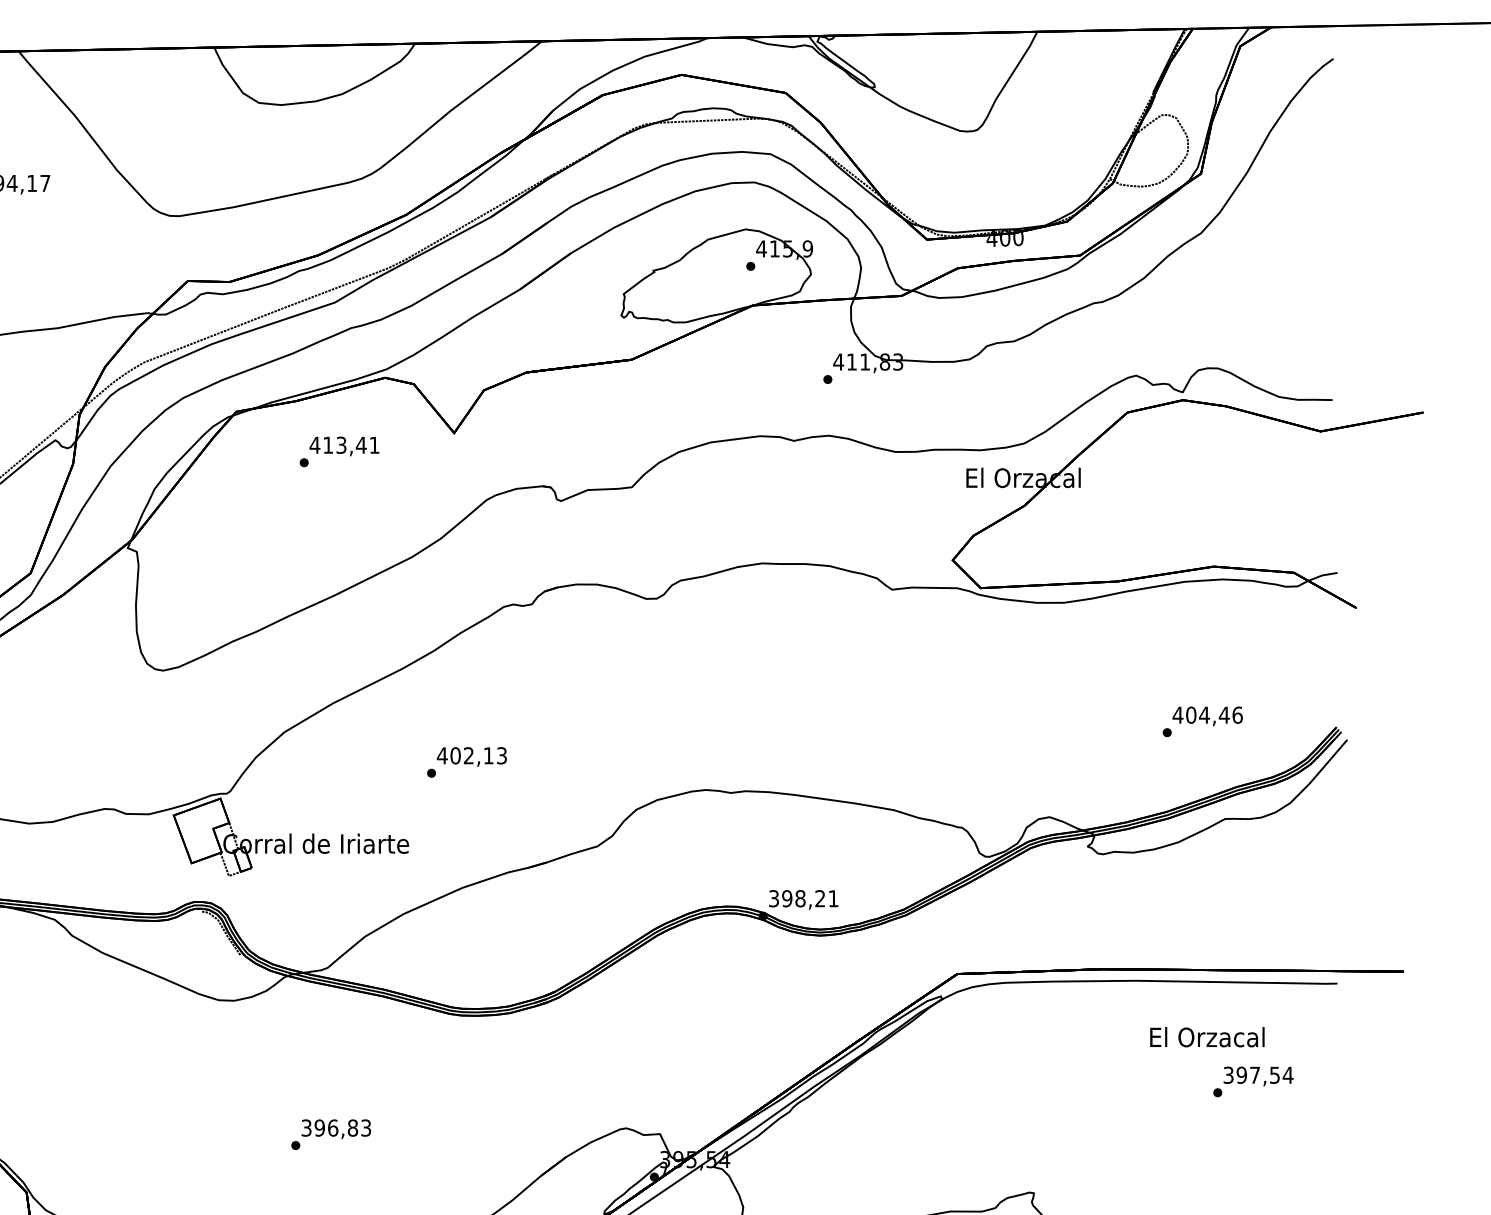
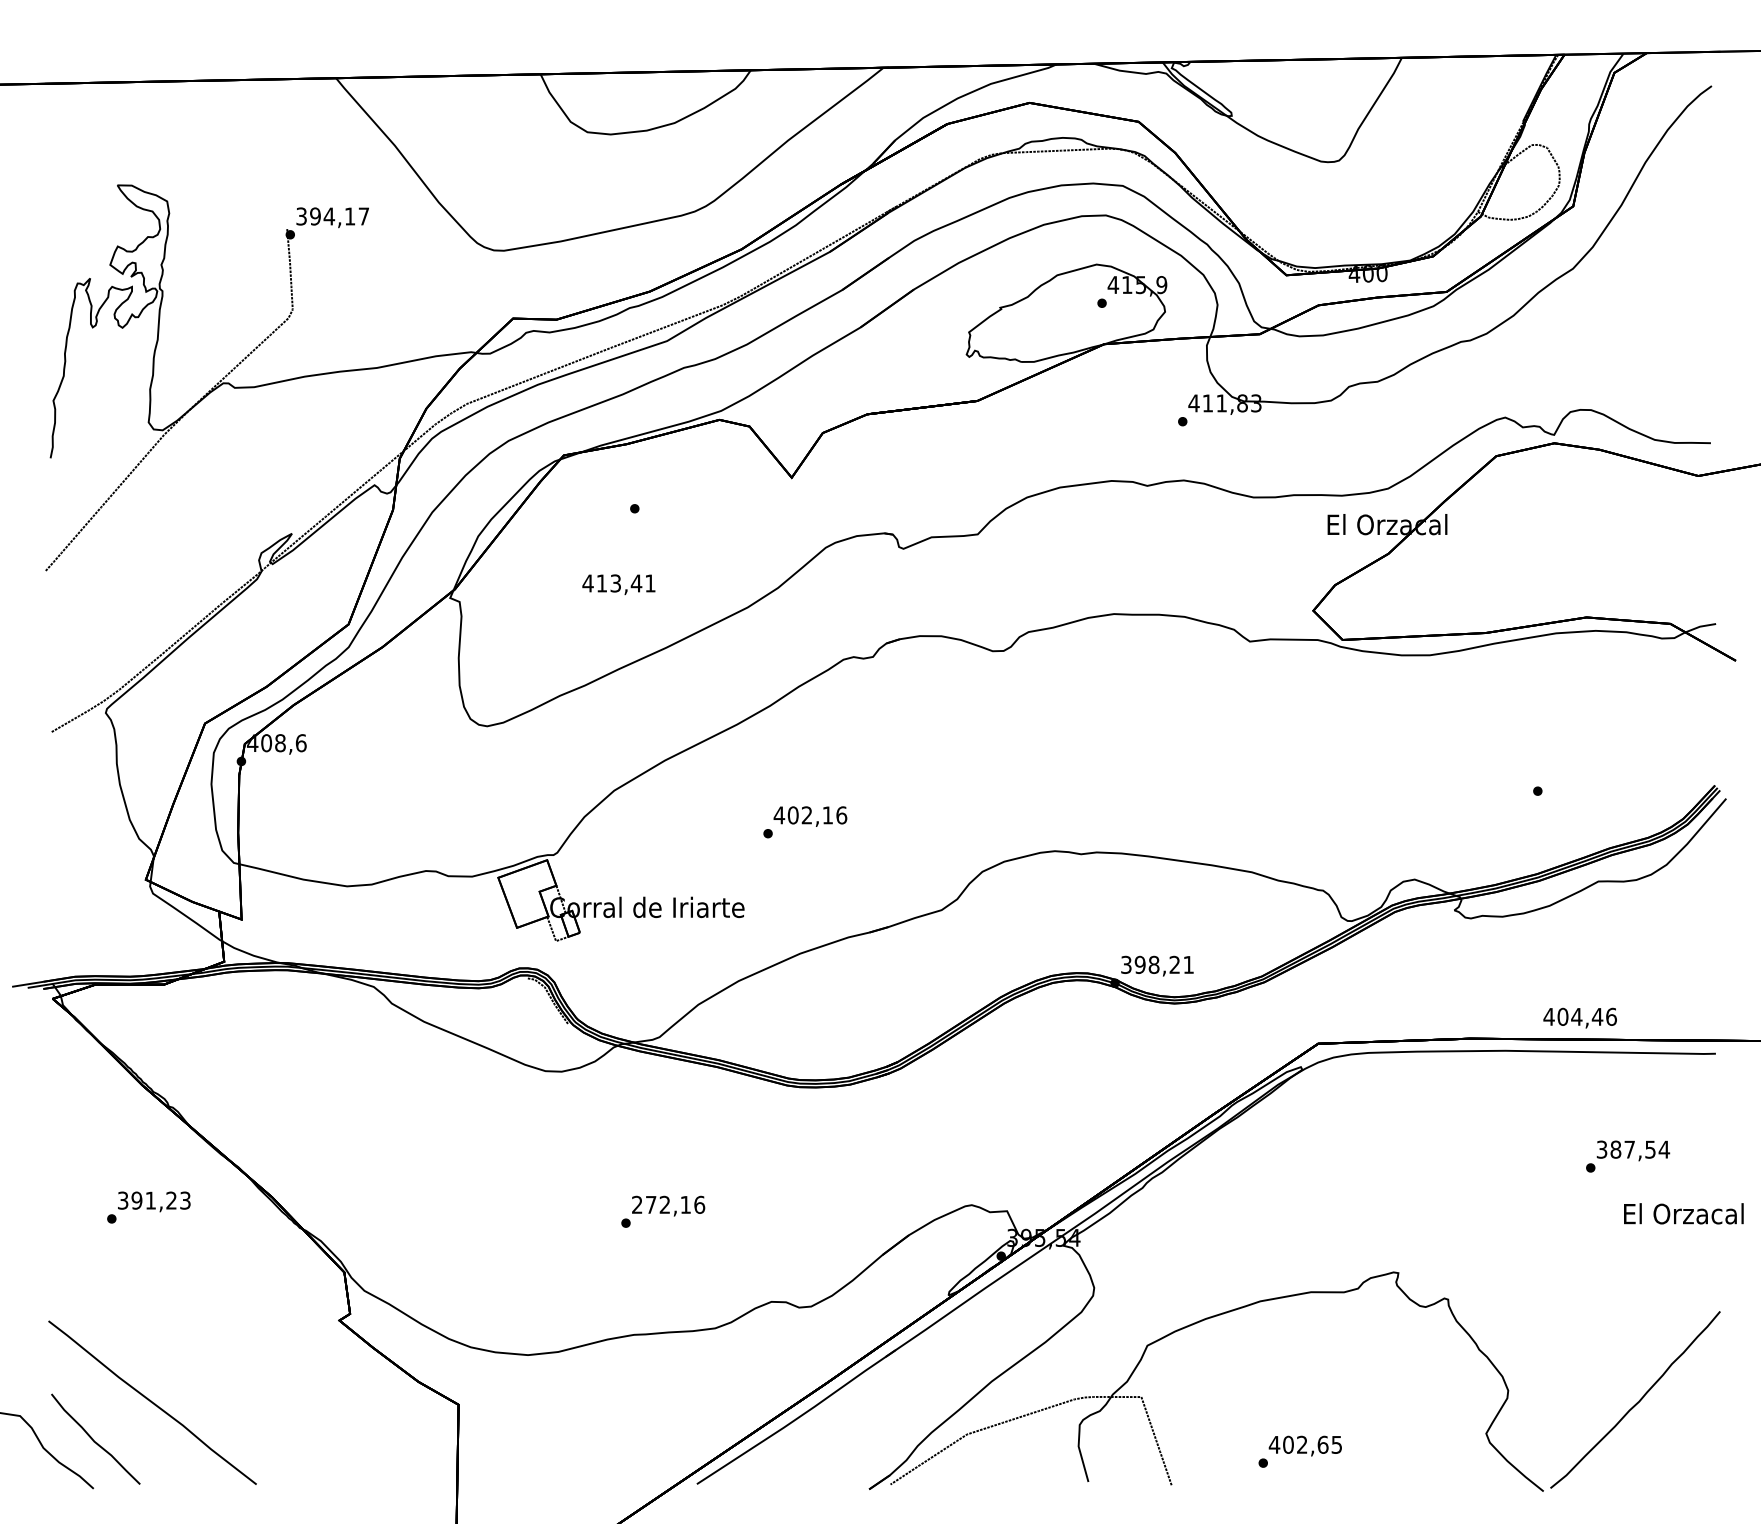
text: (344, 446) -> (618, 584), moved
text: (1207, 715) -> (1579, 1017), moved
text: (501, 755) -> (841, 815), 402,13 -> 402,16
text: (1207, 1036) -> (1683, 1213), moved
text: (1241, 1075) -> (1615, 1149), 397,54 -> 387,54
text: (336, 1127) -> (668, 1204), 396,83 -> 272,16

